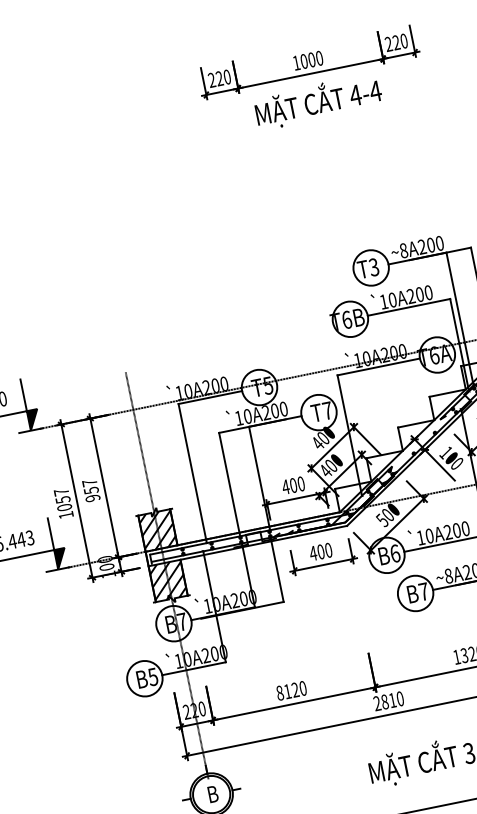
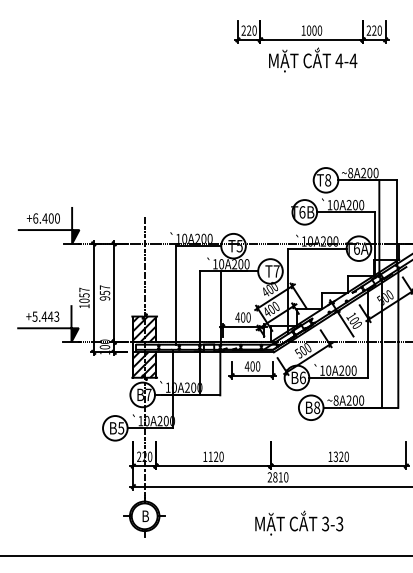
text: (374, 267) -> (328, 180), T3 -> T8
text: (424, 591) -> (317, 407), B7 -> B8
text: (280, 692) -> (205, 456), 8120 -> 1120

